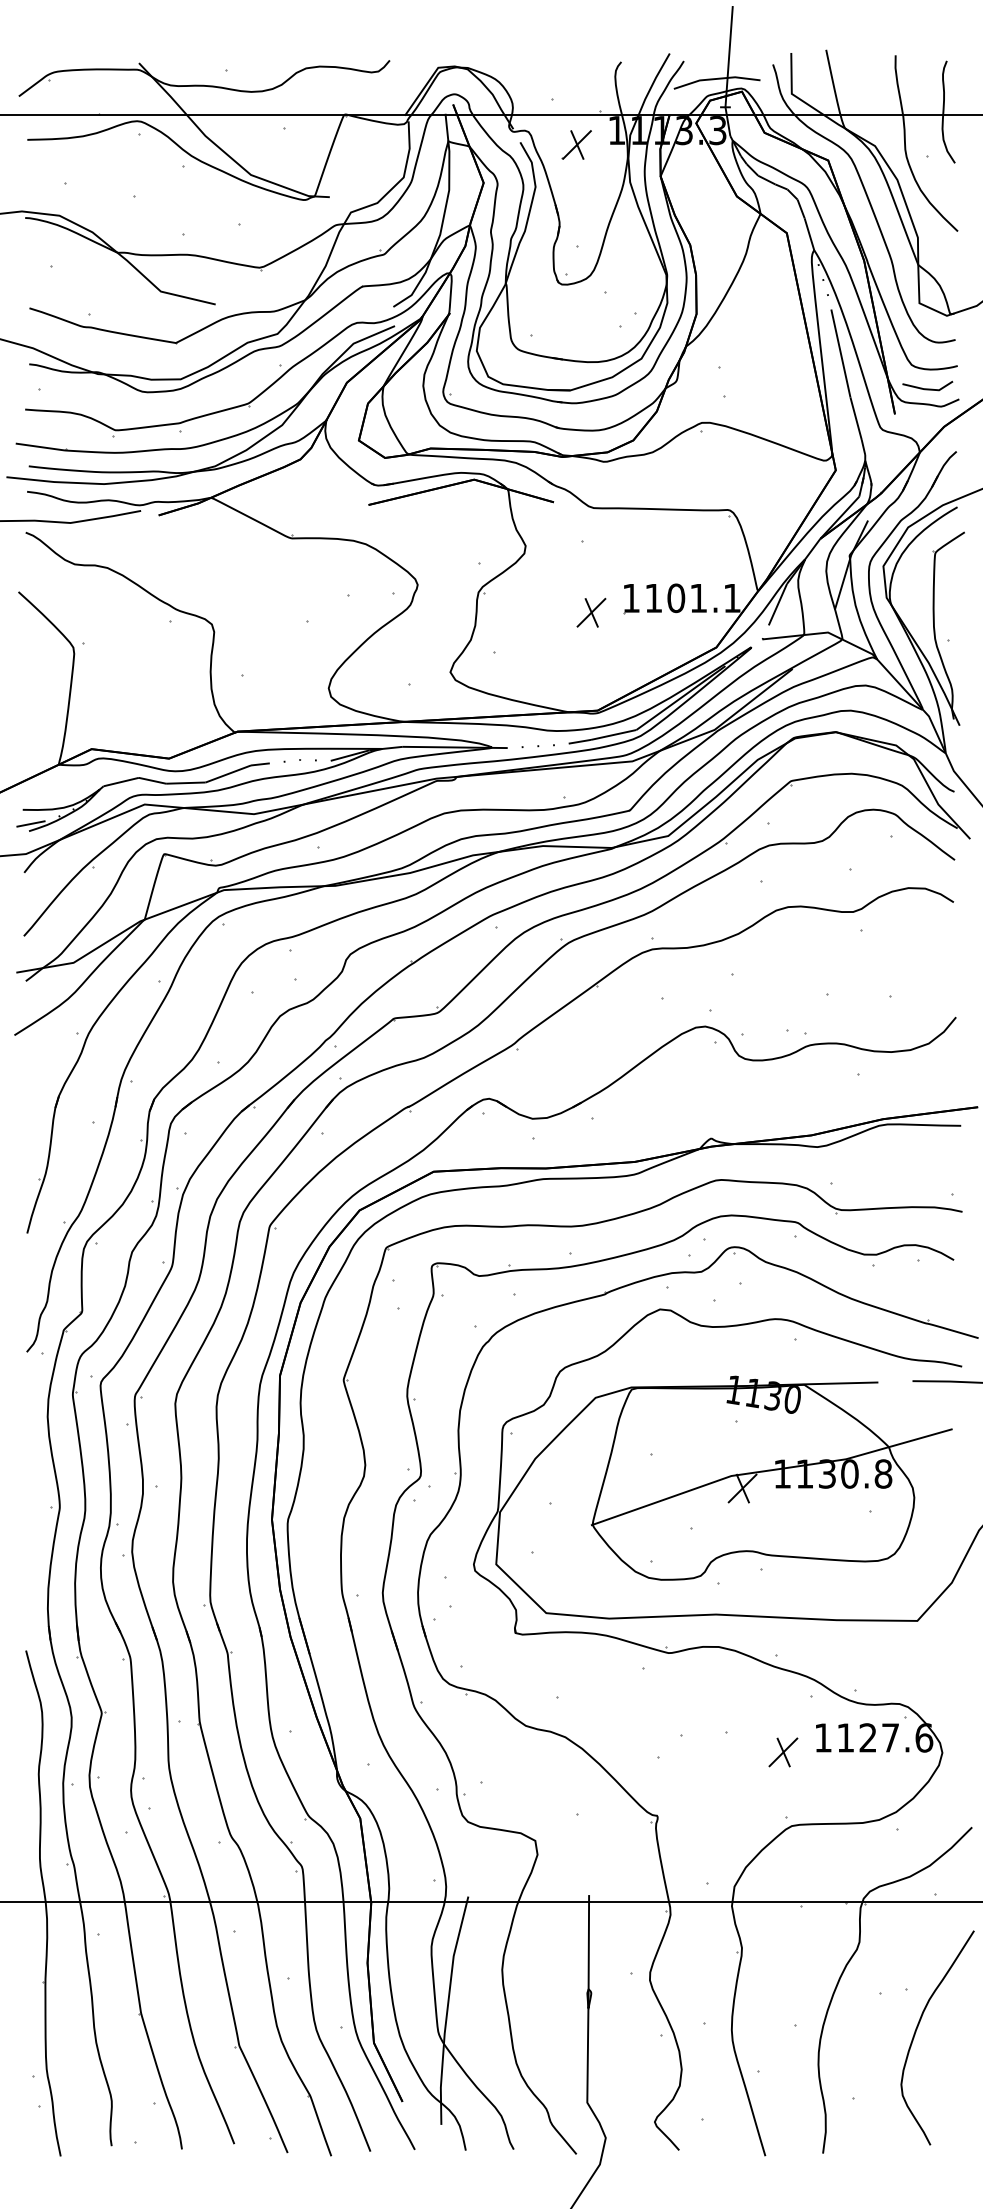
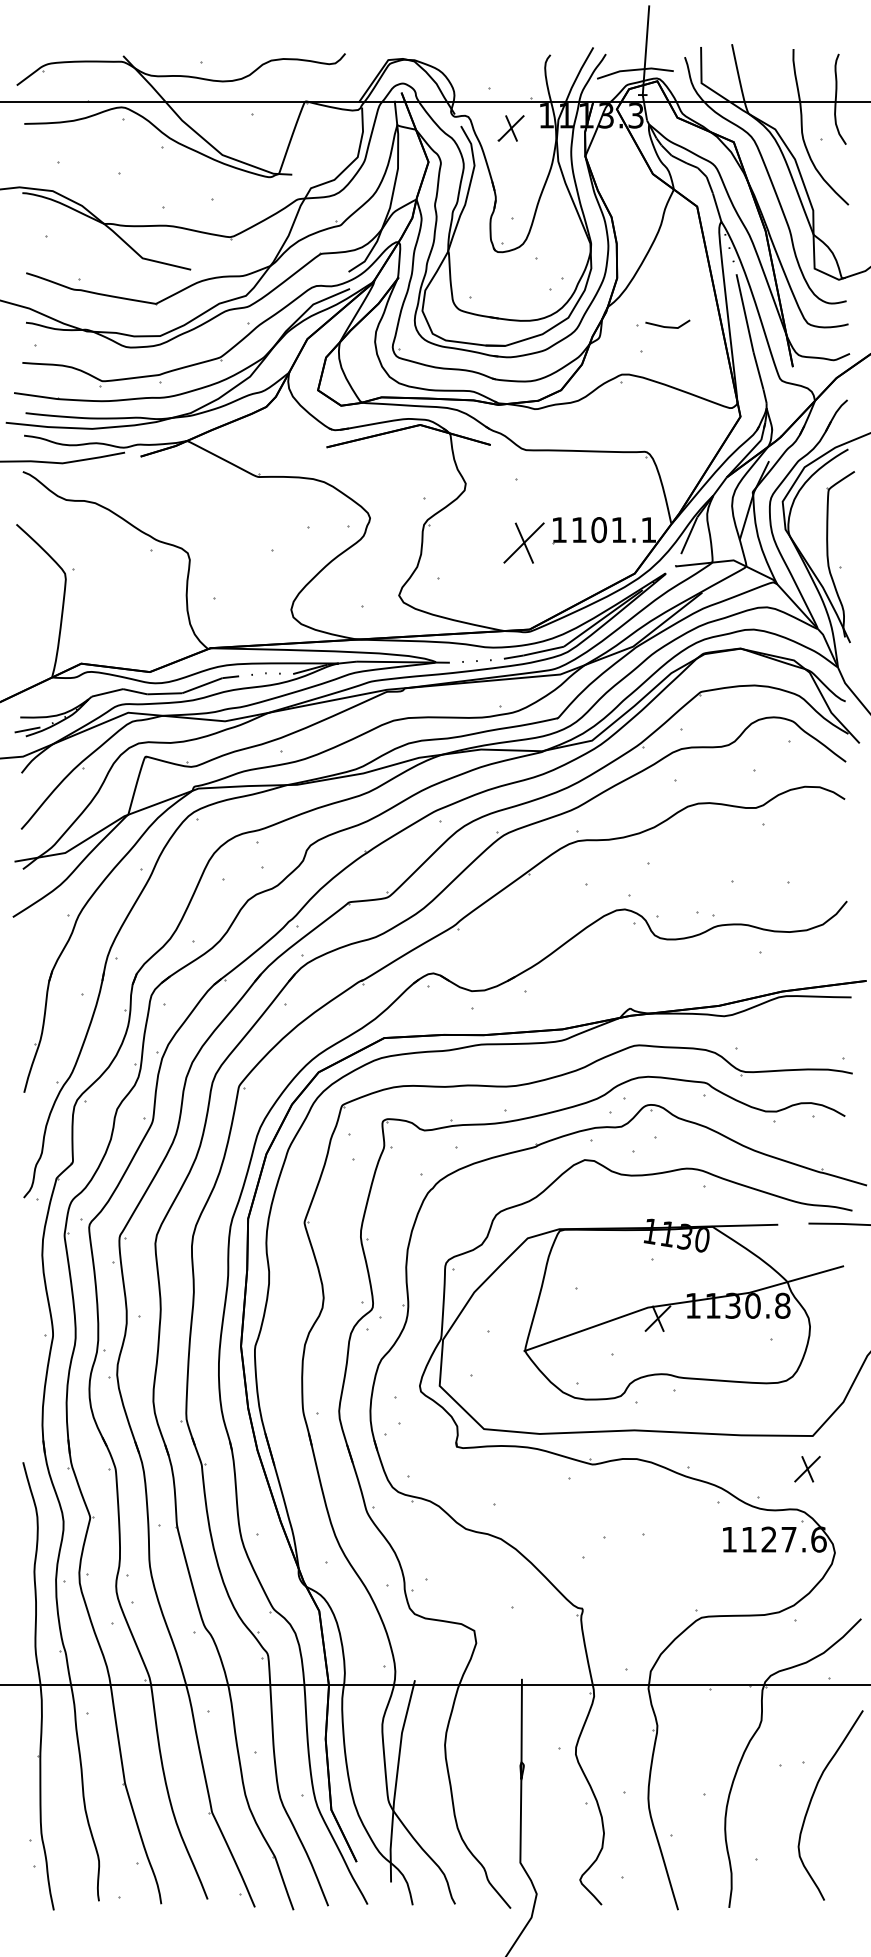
line: (927, 388) -> (667, 326), moved
part: (591, 612) -> (524, 542), size x1.6
part: (783, 1752) -> (807, 1469), moved

